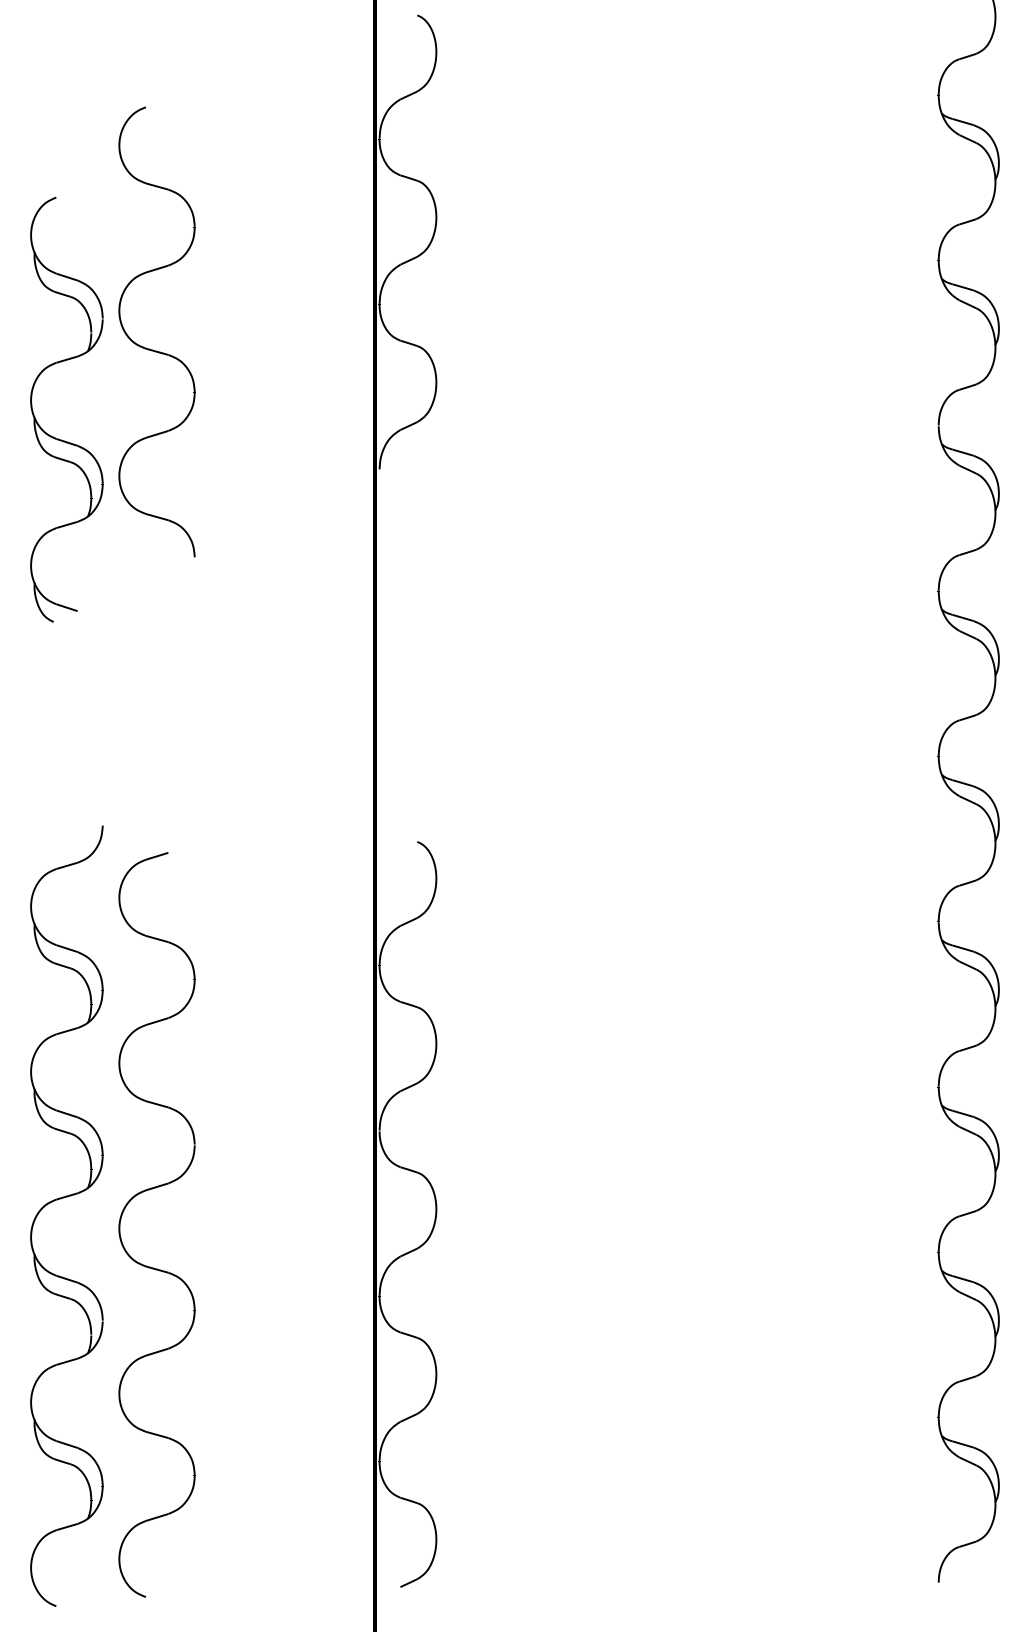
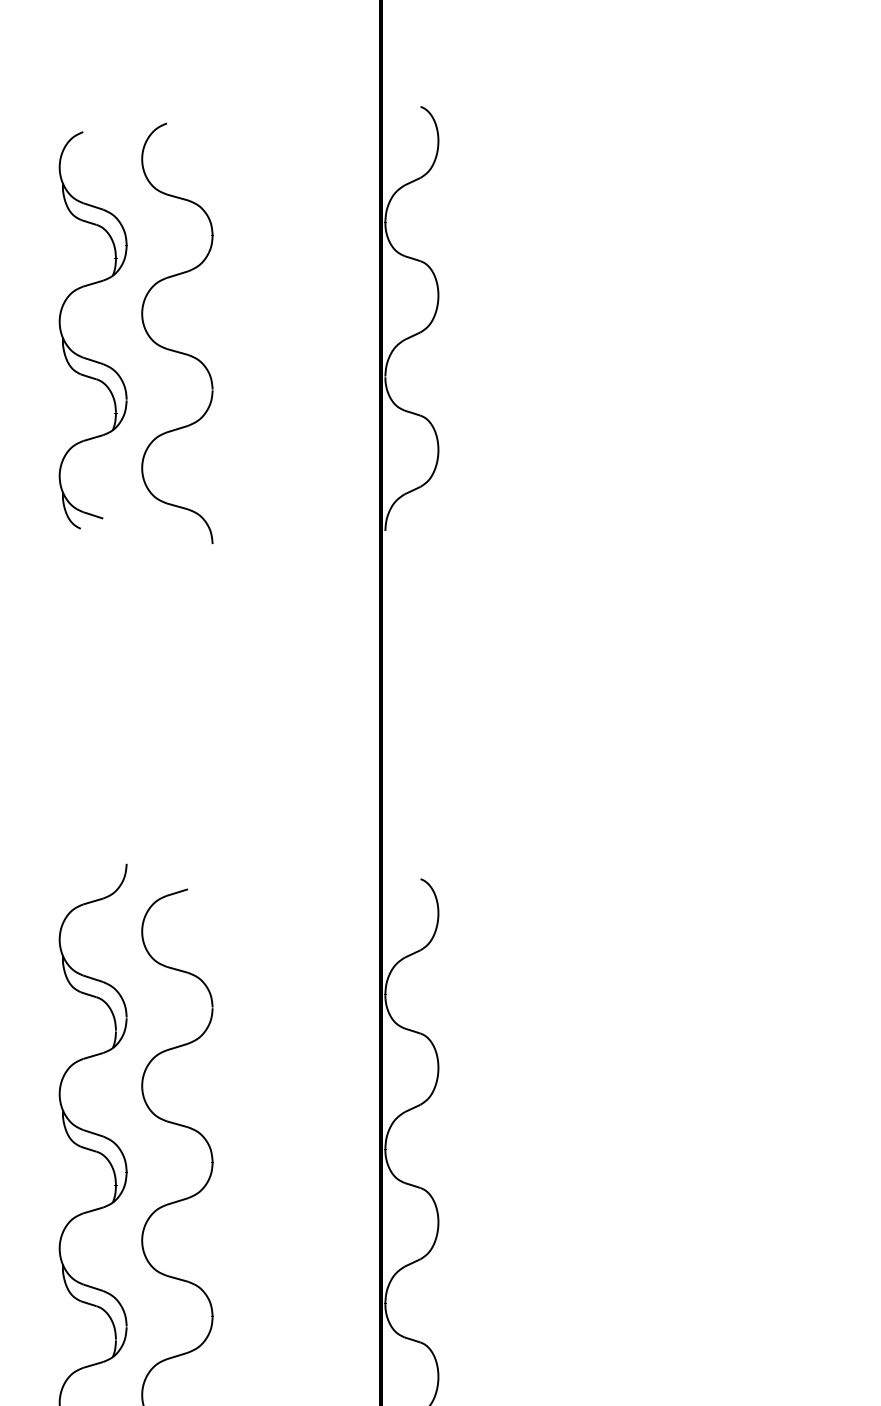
part: (153, 349) -> (174, 349), moved
part: (53, 436) -> (80, 355), moved

